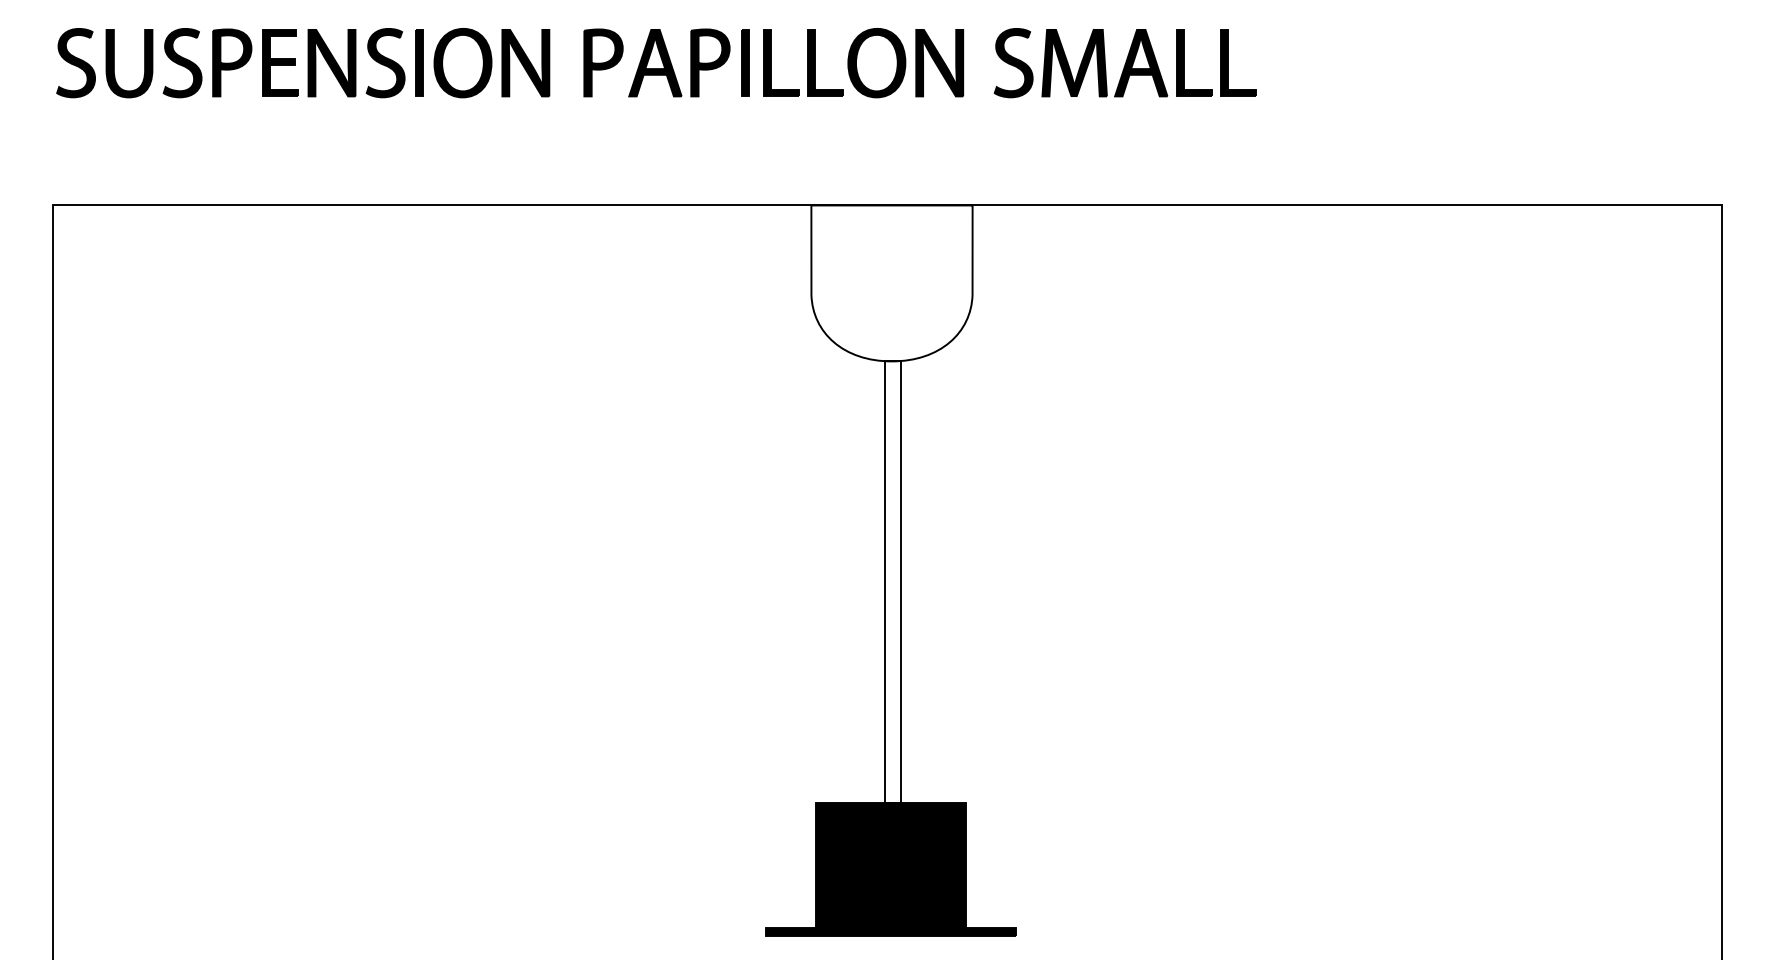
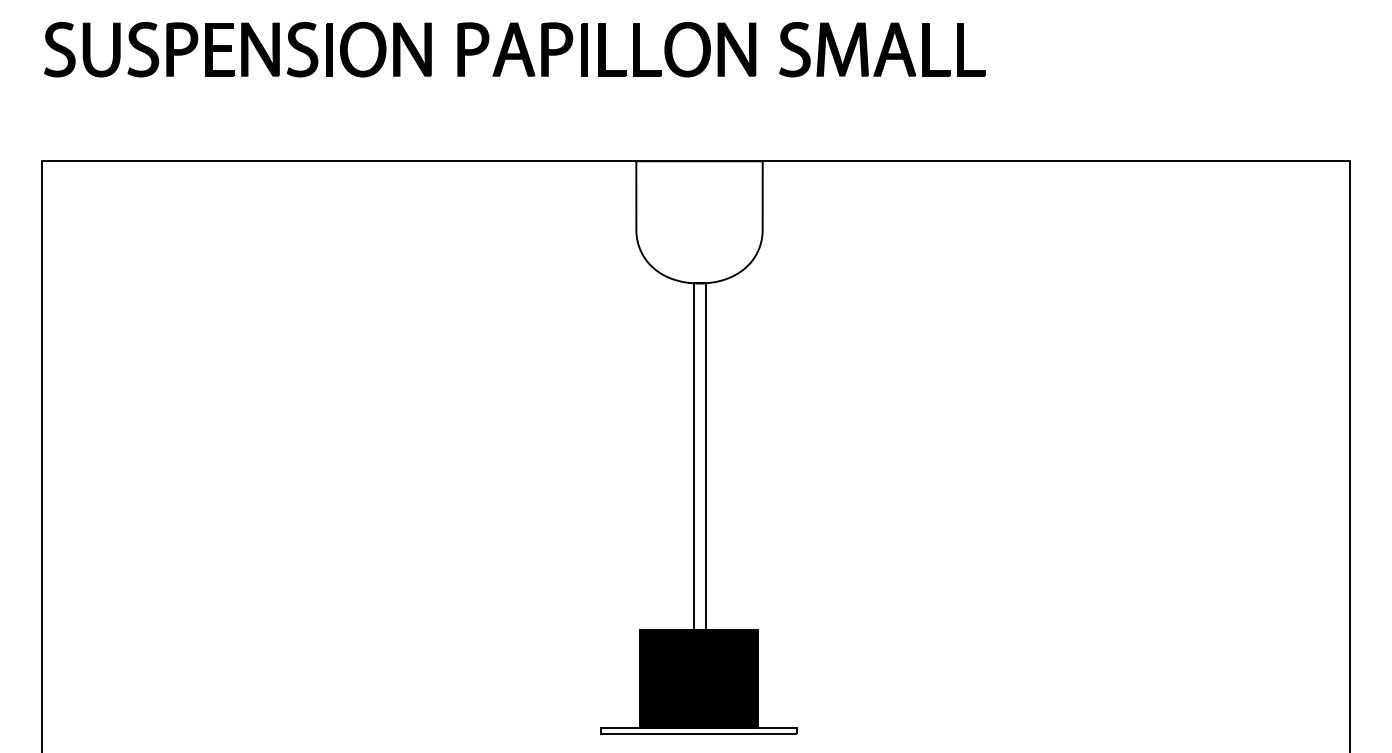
fill: (891, 931) -> (699, 730), removed

